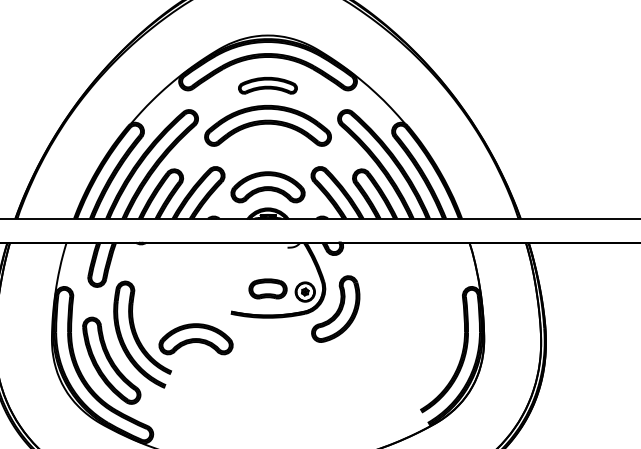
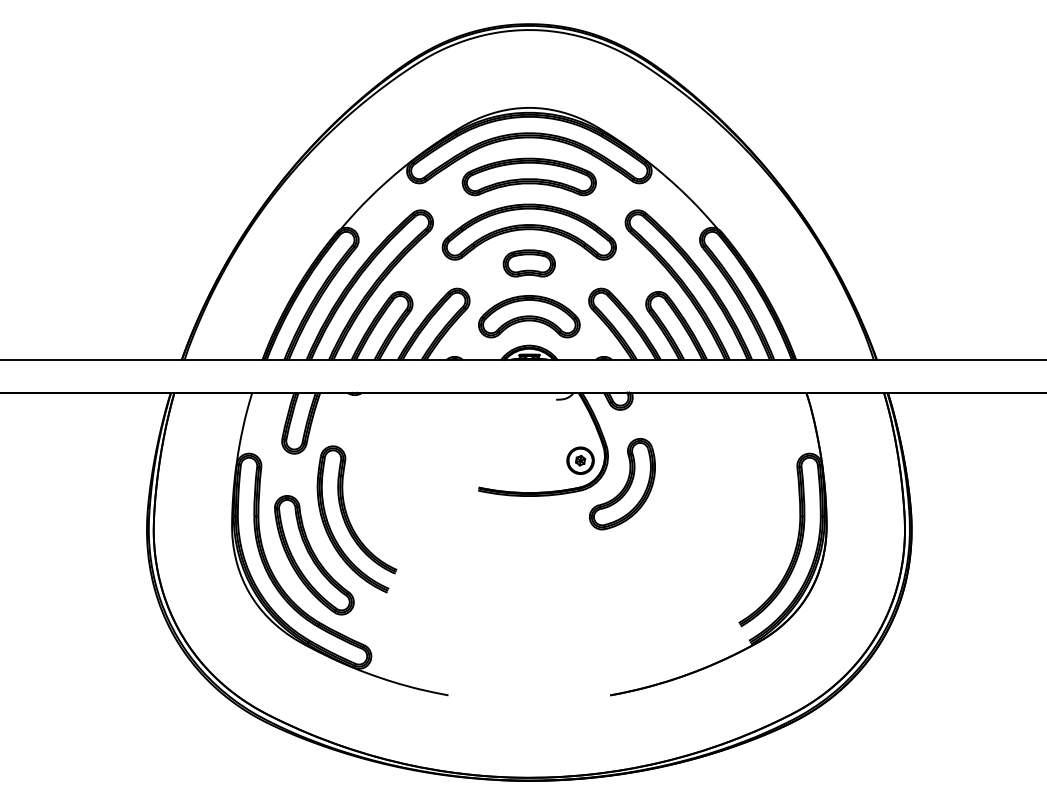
part: (267, 85) -> (528, 176), size x1.67
part: (267, 288) -> (528, 263), moved
part: (196, 339) -> (430, 525), removed

